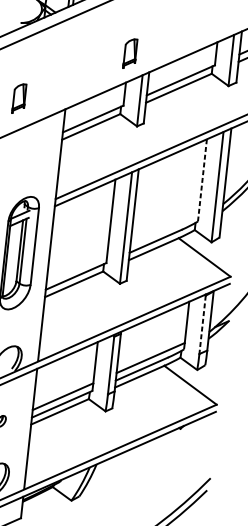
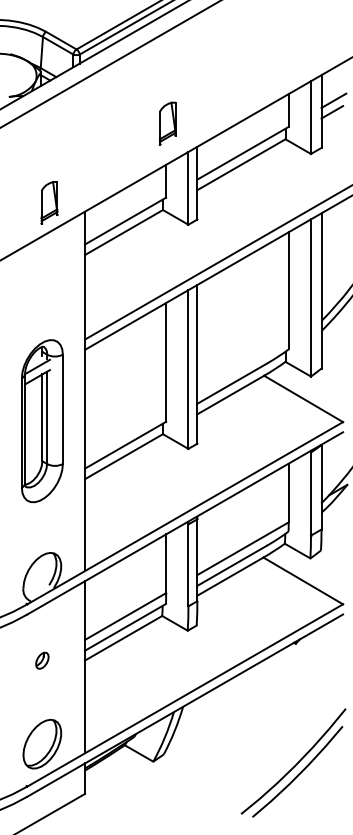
part: (19, 98) -> (49, 202), moved
line: (202, 180) -> (288, 290), dashed -> solid
line: (202, 325) -> (311, 494), dashed -> solid

